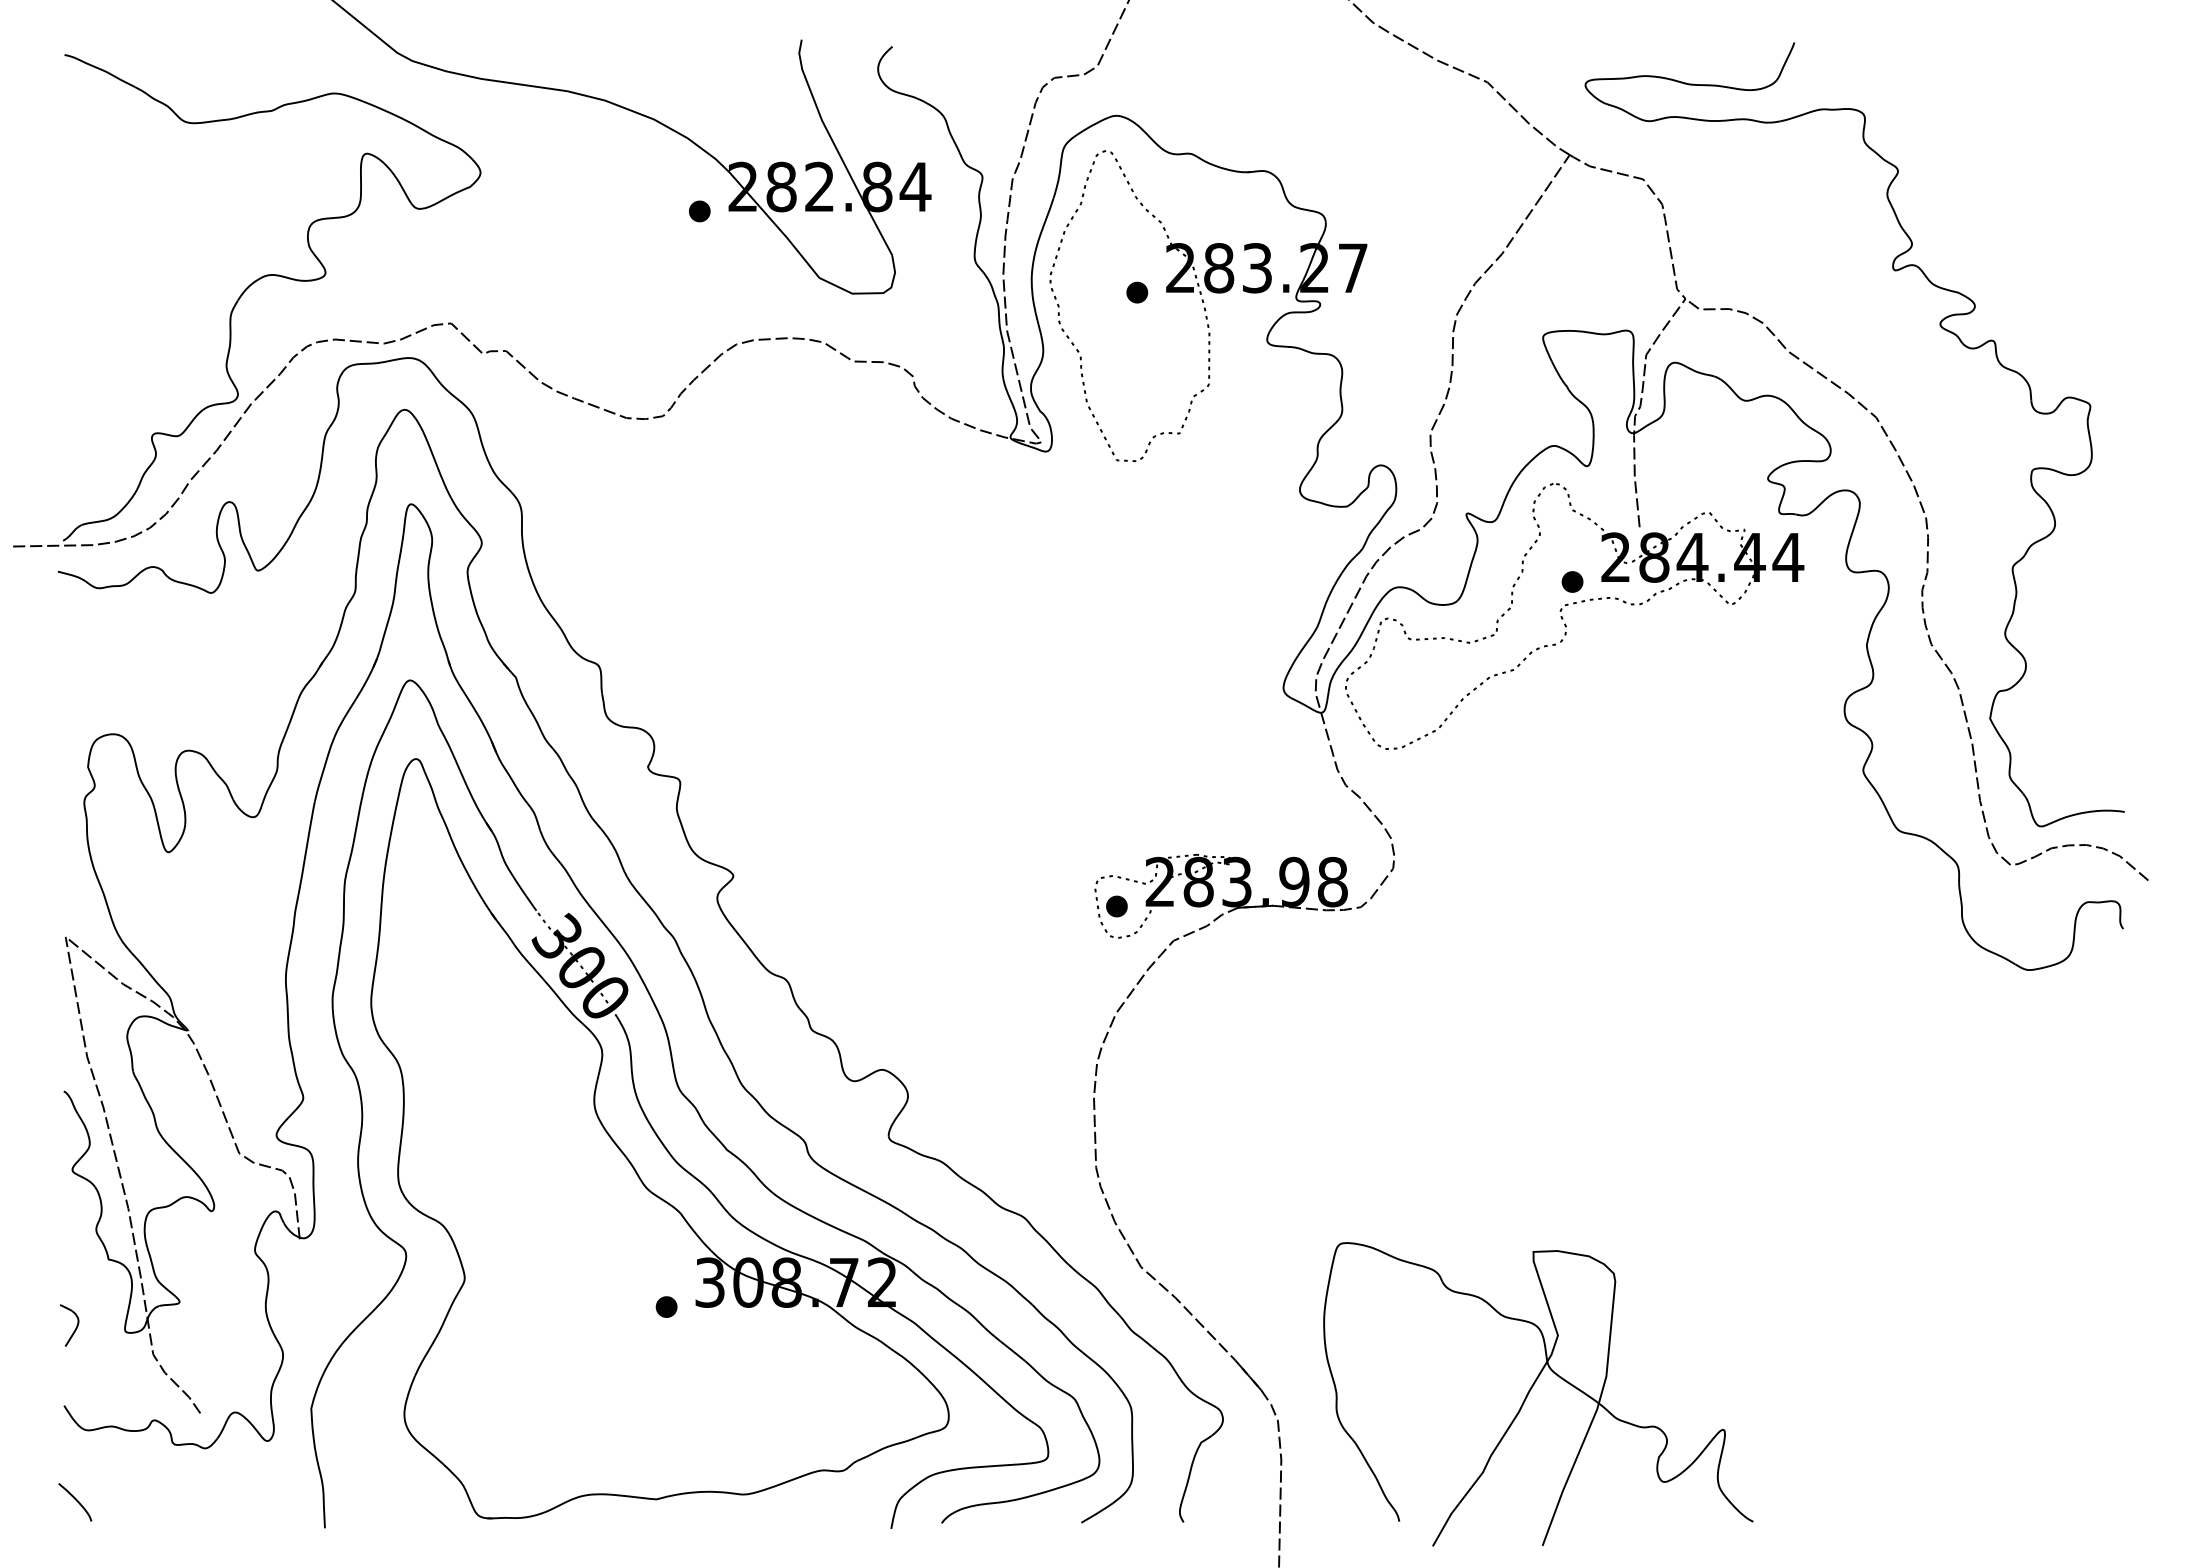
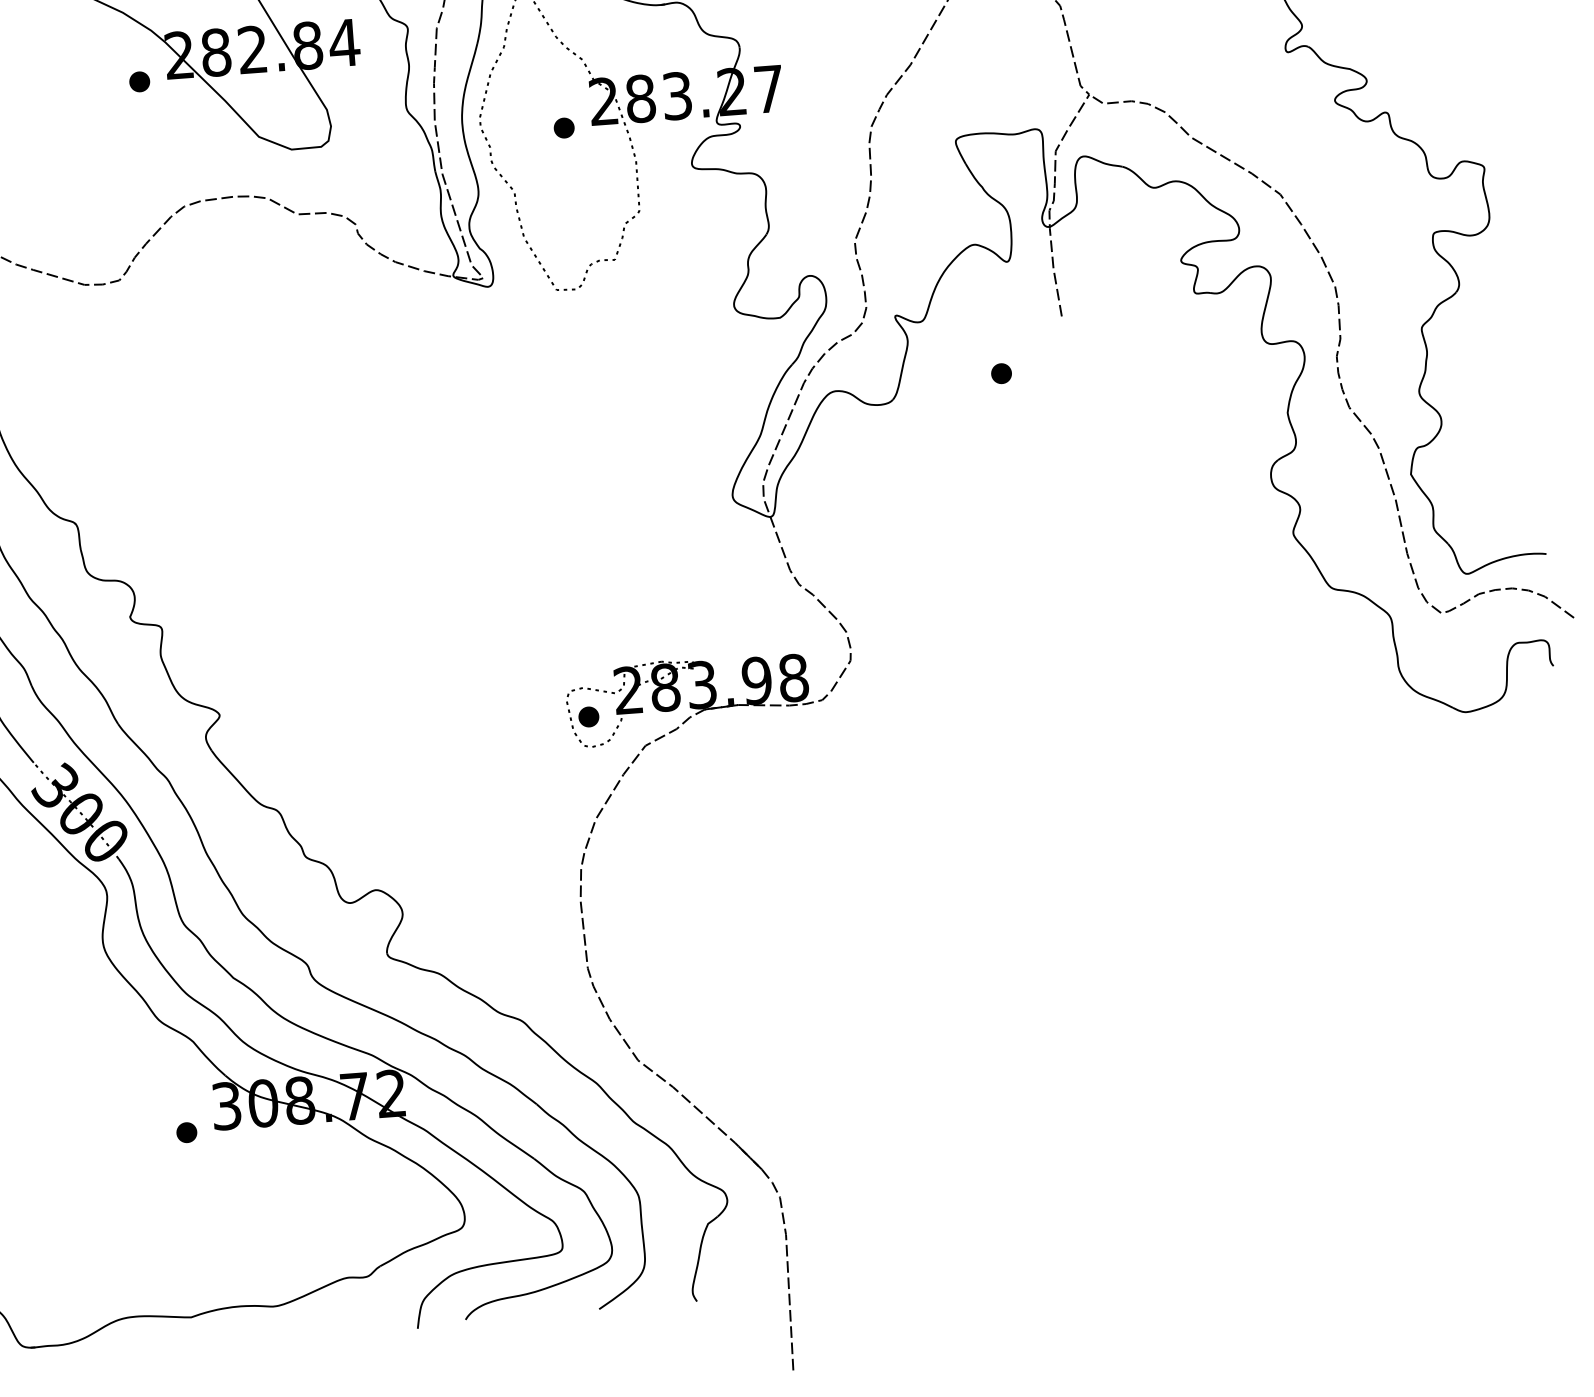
part: (1563, 618) -> (995, 409), removed
part: (1532, 1388) -> (1021, 1148), removed

